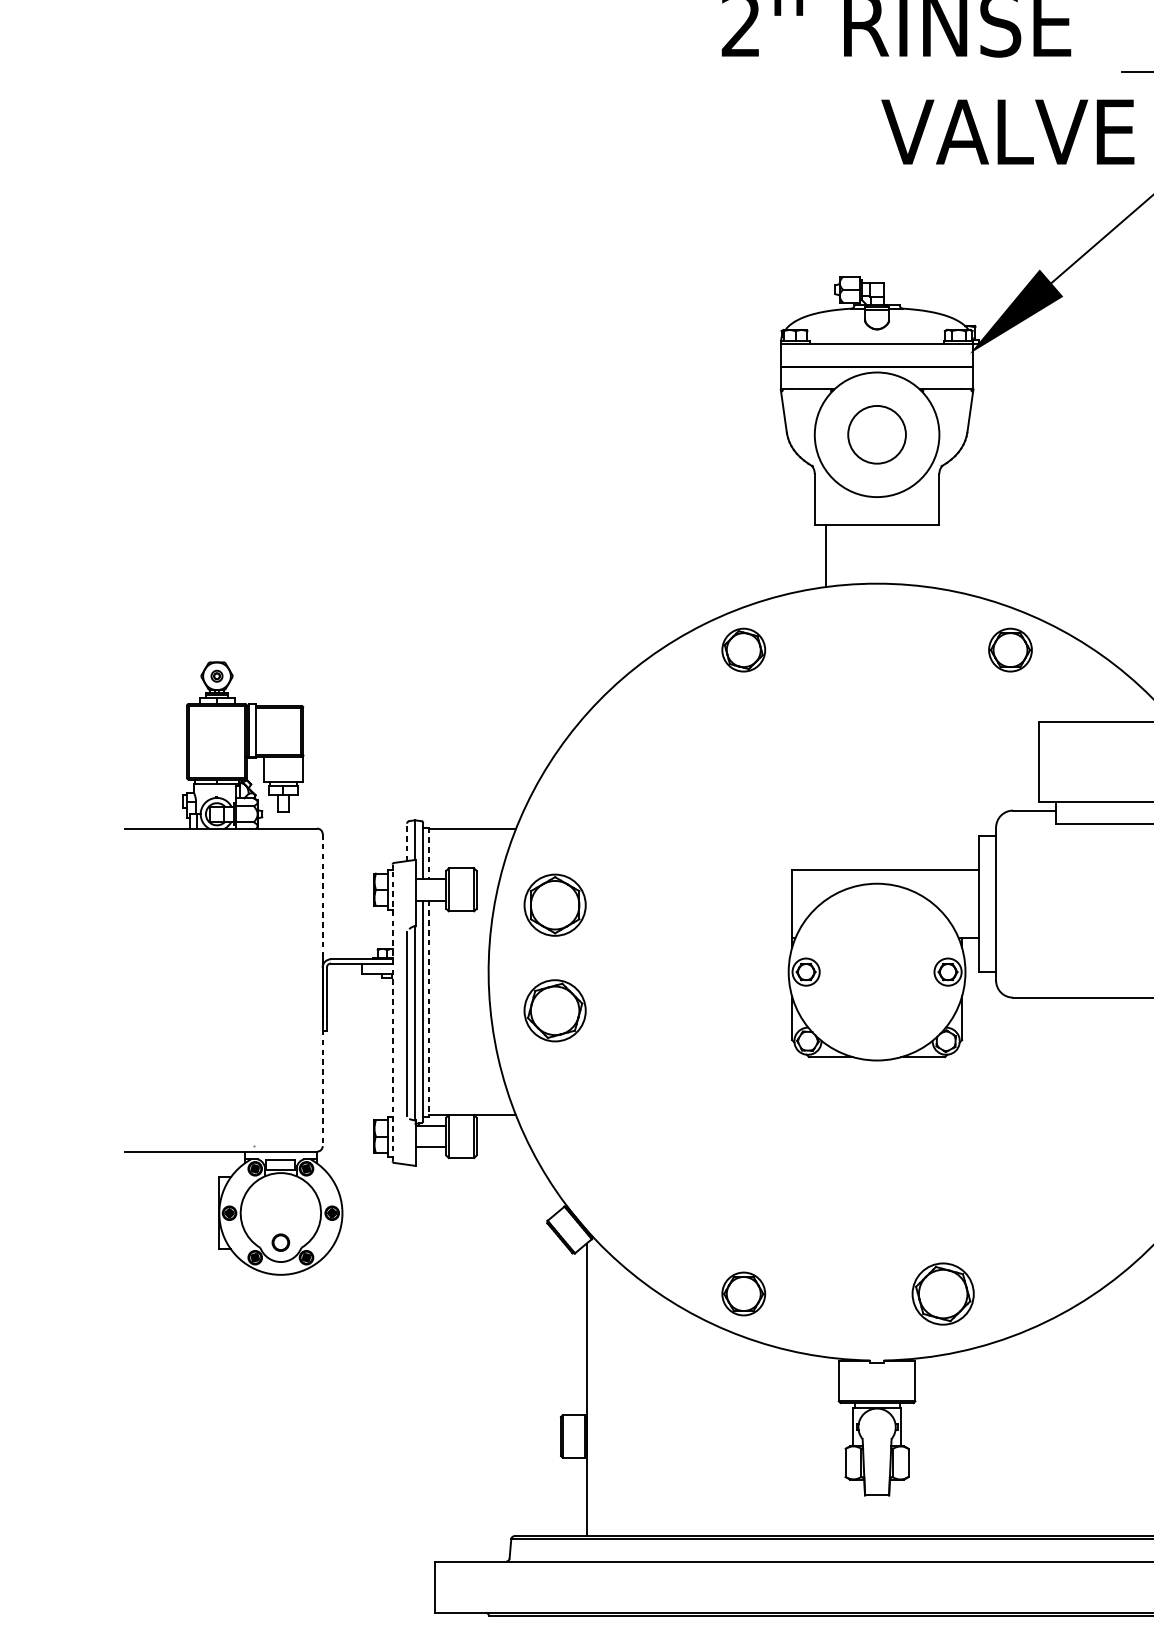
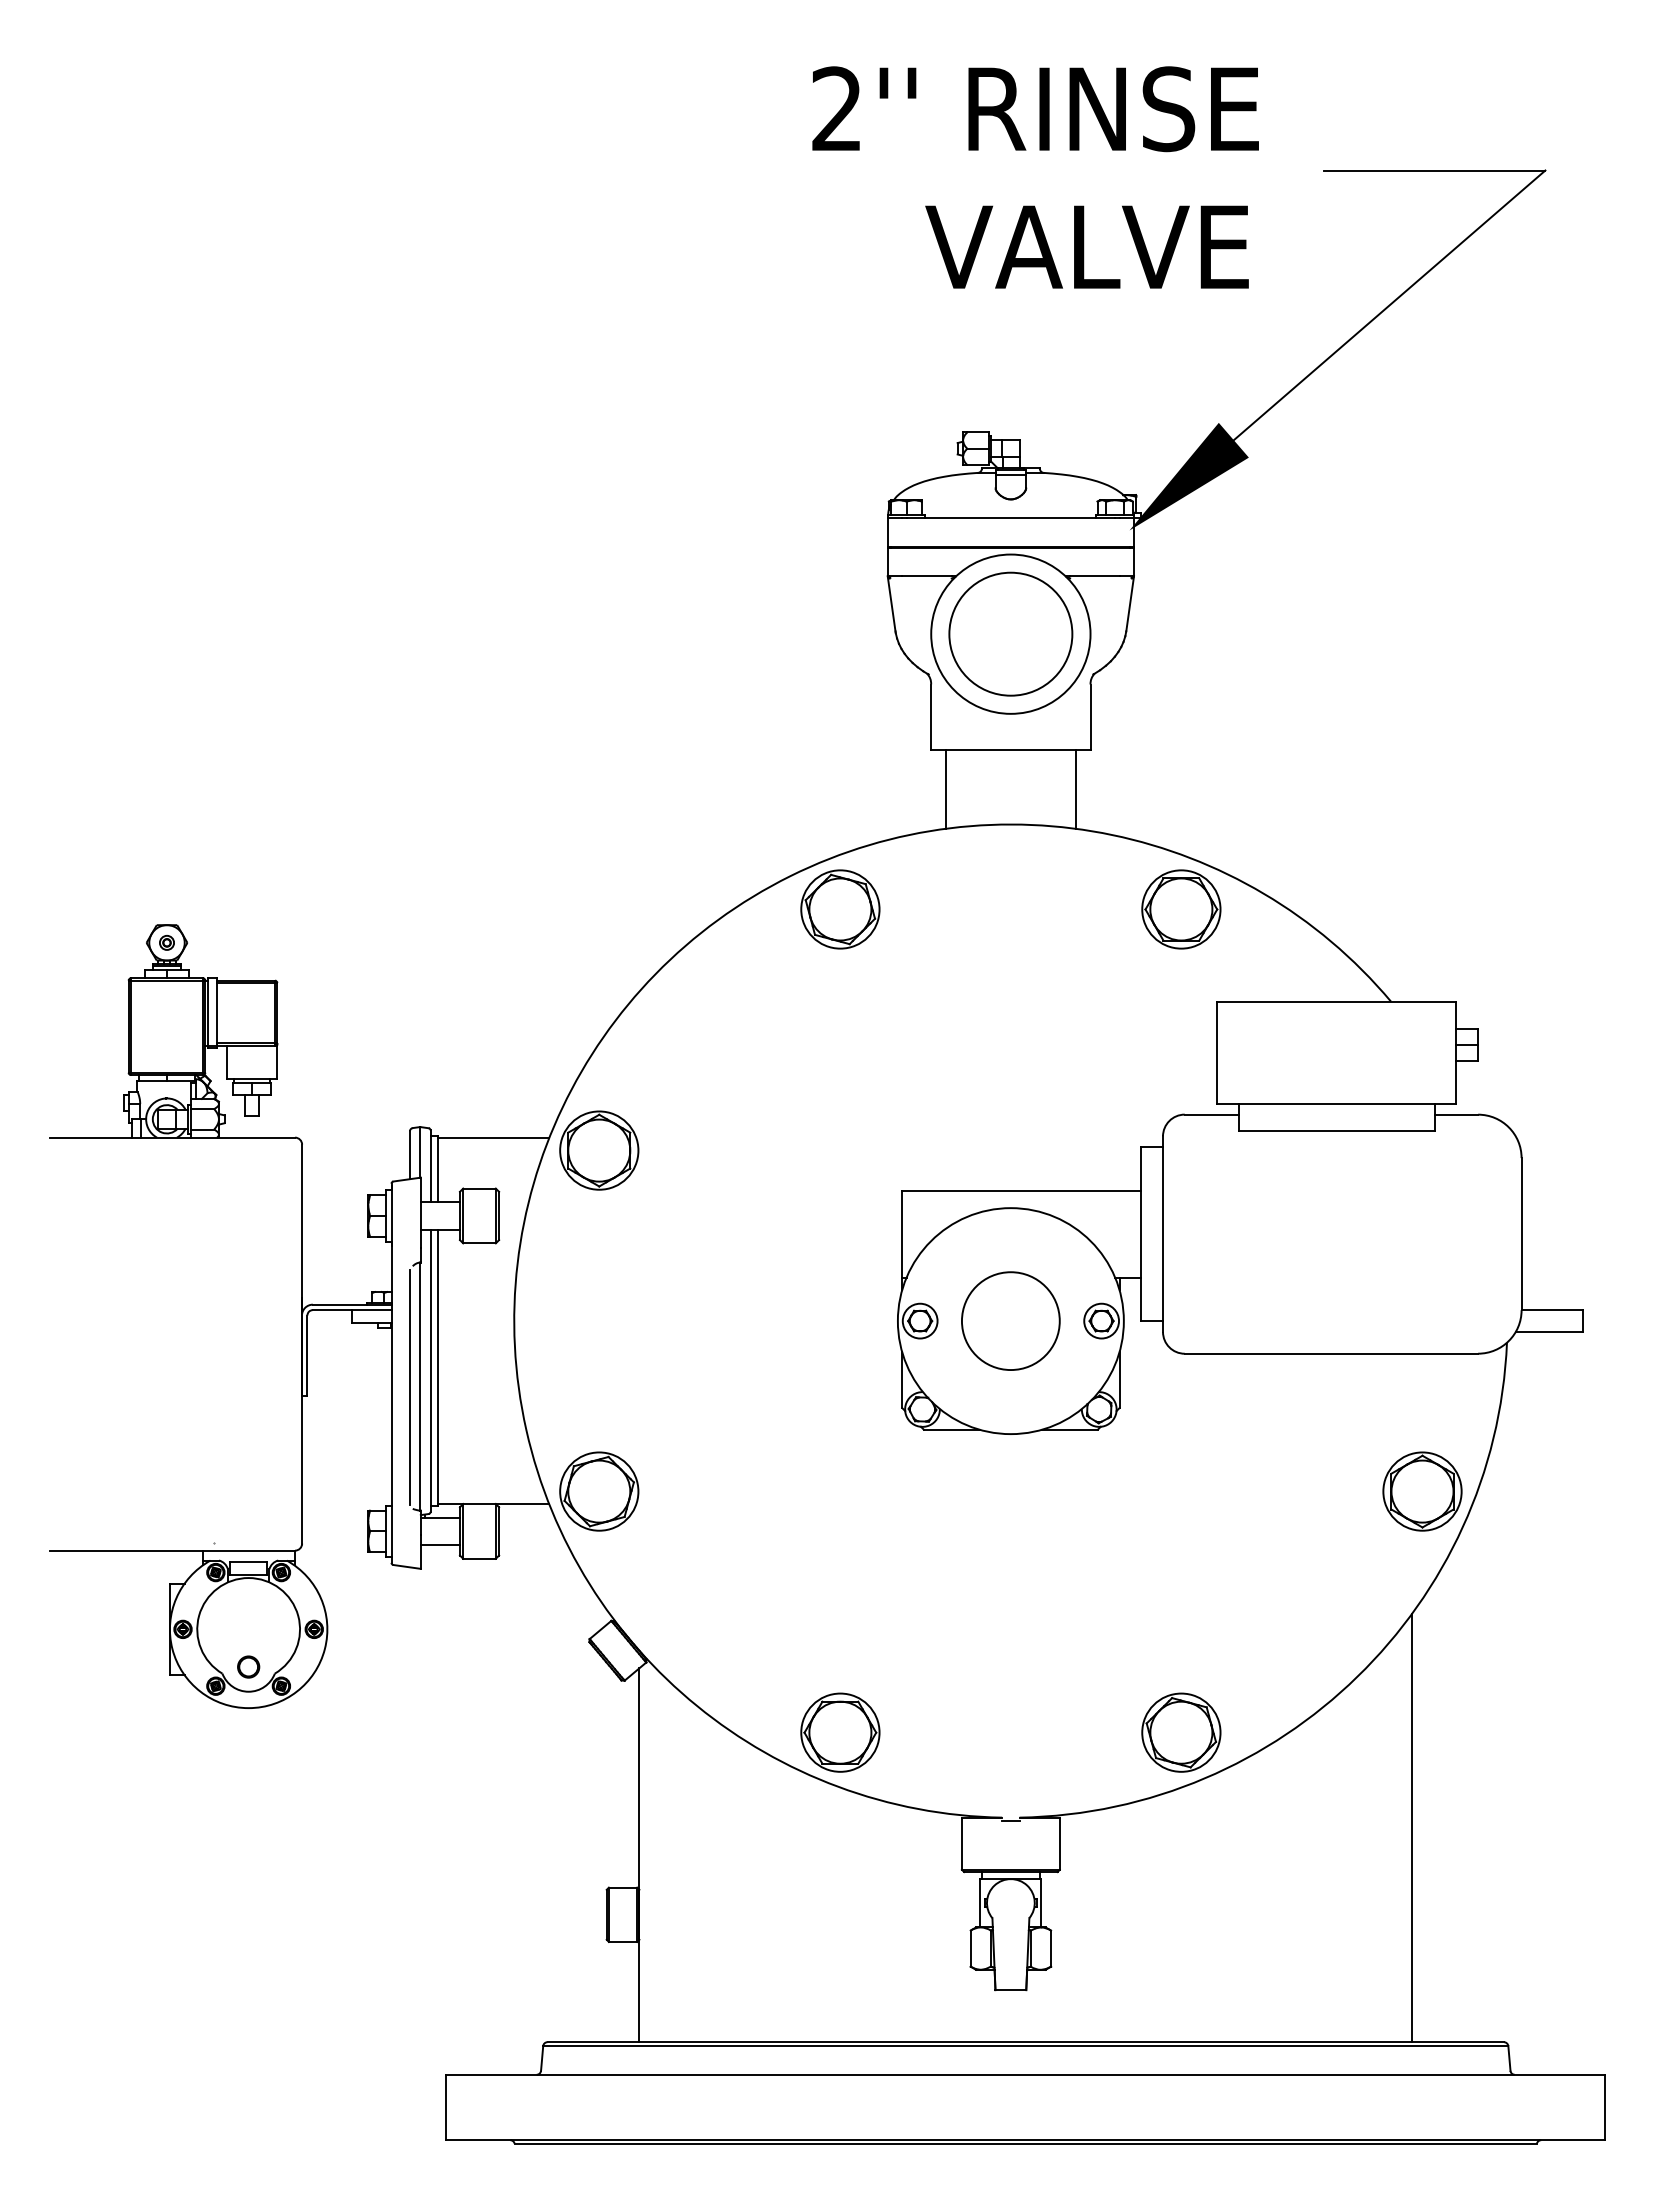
text: (1007, 131) -> (1086, 246), moved
circle: (876, 434) -> (1010, 633), size x1.67
line: (928, 556) -> (1076, 789), added
part: (743, 650) -> (840, 909), size x1.43
part: (1010, 650) -> (1181, 909), size x1.43
line: (406, 842) -> (409, 1155), dashed -> solid
line: (429, 853) -> (438, 1169), dashed -> solid
part: (555, 905) -> (599, 1150), moved
circle: (876, 971) -> (1010, 1320), added
line: (323, 990) -> (302, 1344), dashed -> solid
line: (429, 1009) -> (438, 1368), dashed -> solid
part: (555, 1010) -> (599, 1491), moved
line: (392, 1013) -> (391, 1373), dashed -> solid
part: (743, 1293) -> (840, 1732), size x1.43
part: (943, 1293) -> (1181, 1732), moved

